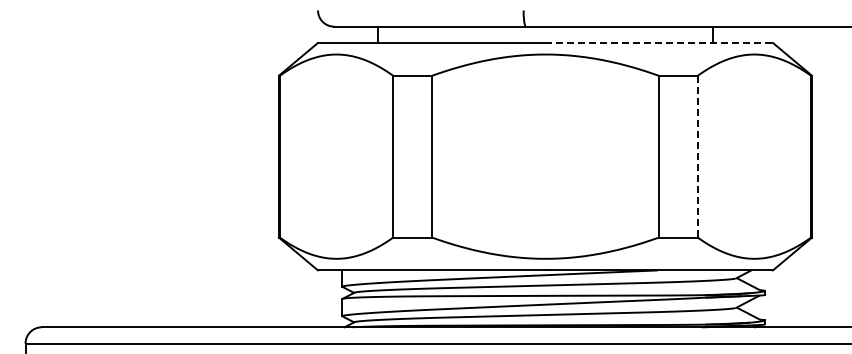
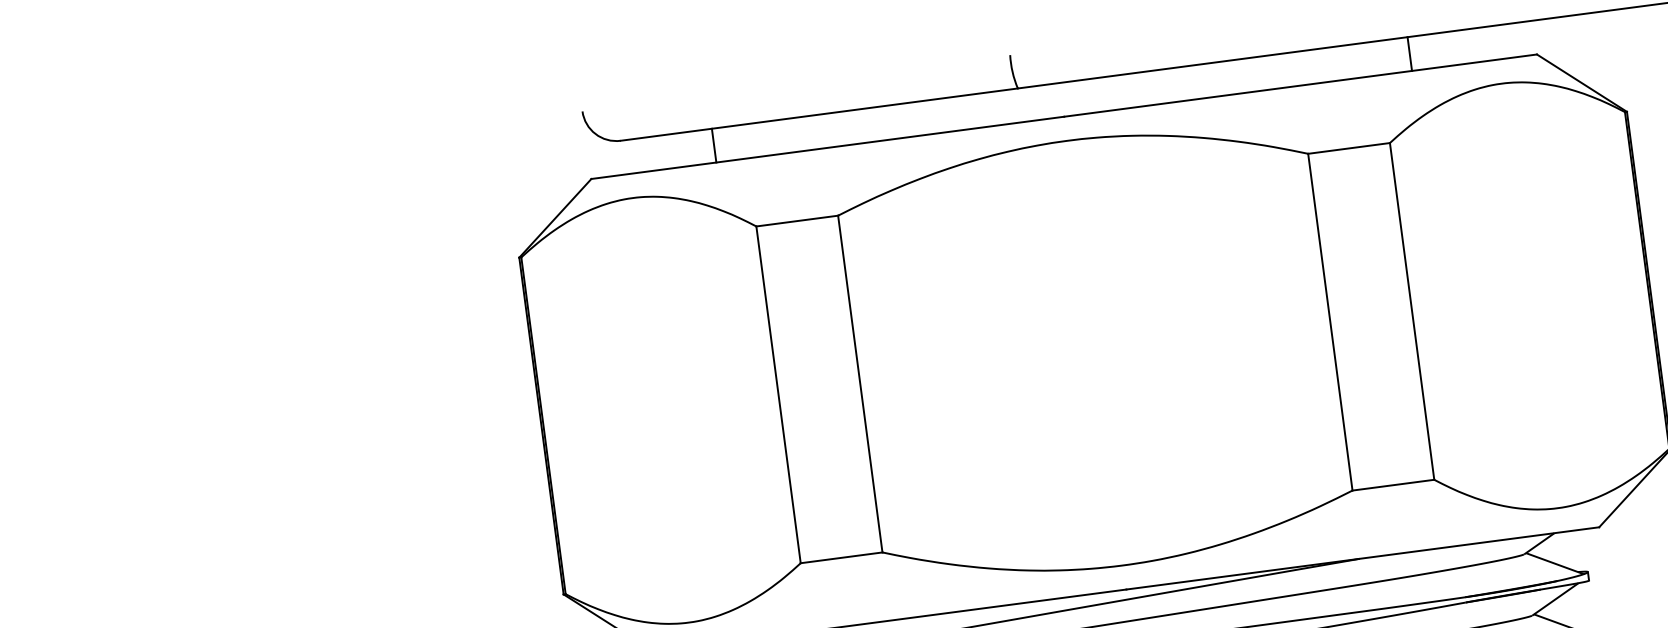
line: (659, 42) -> (1301, 84), dashed -> solid
line: (697, 157) -> (1411, 313), dashed -> solid

